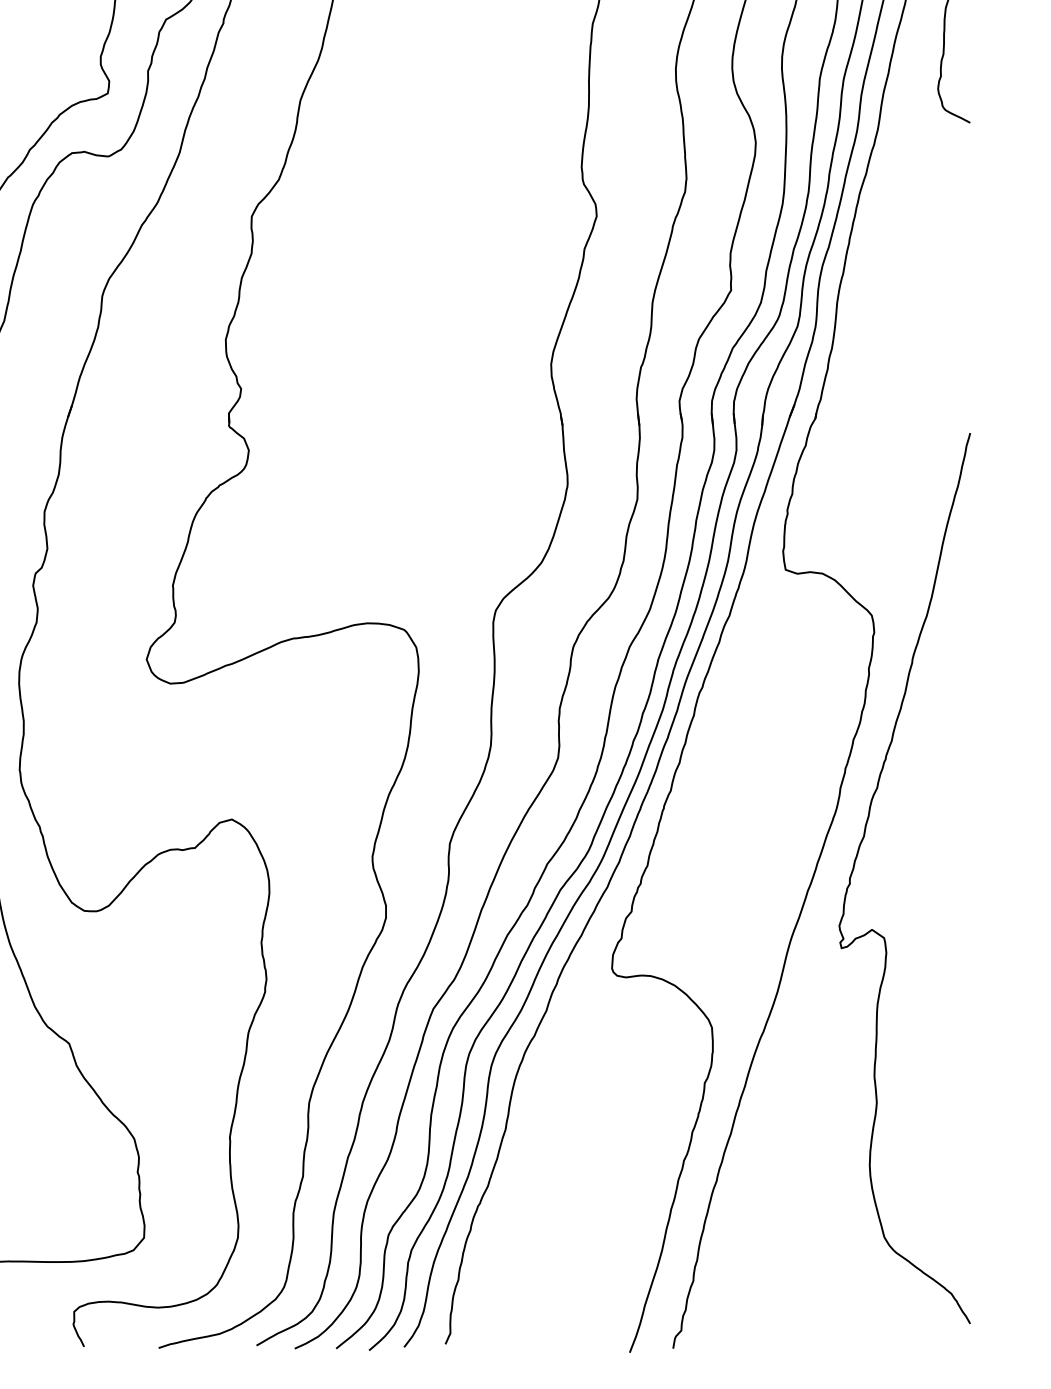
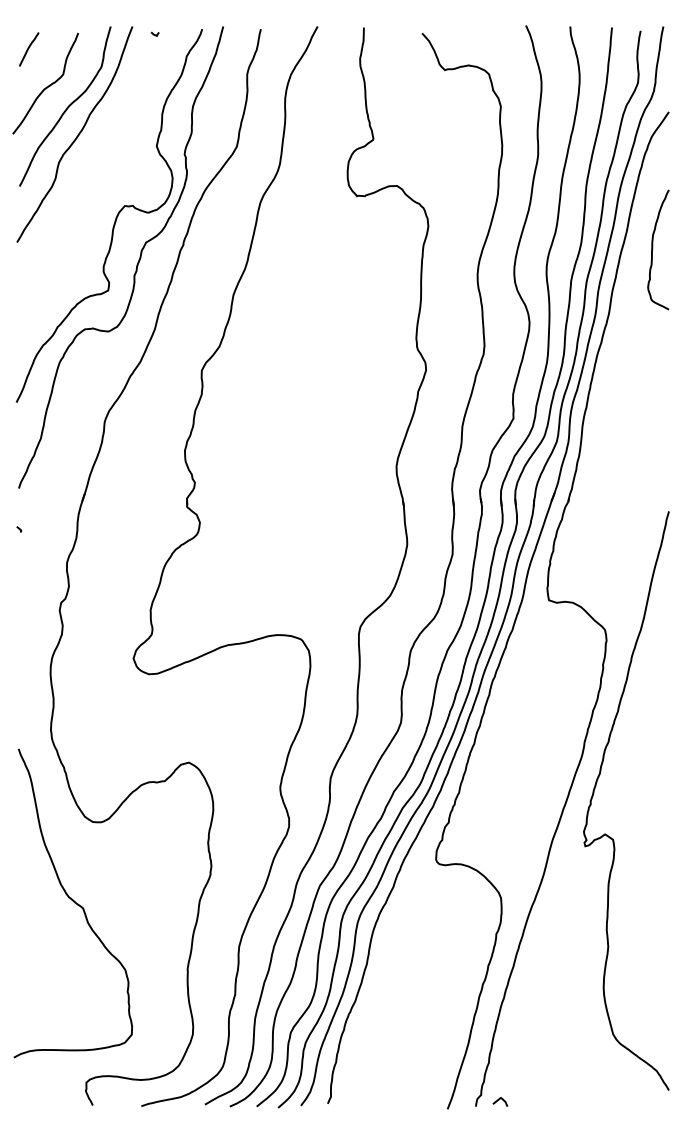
curve: (709, 1339) -> (499, 1100), added

